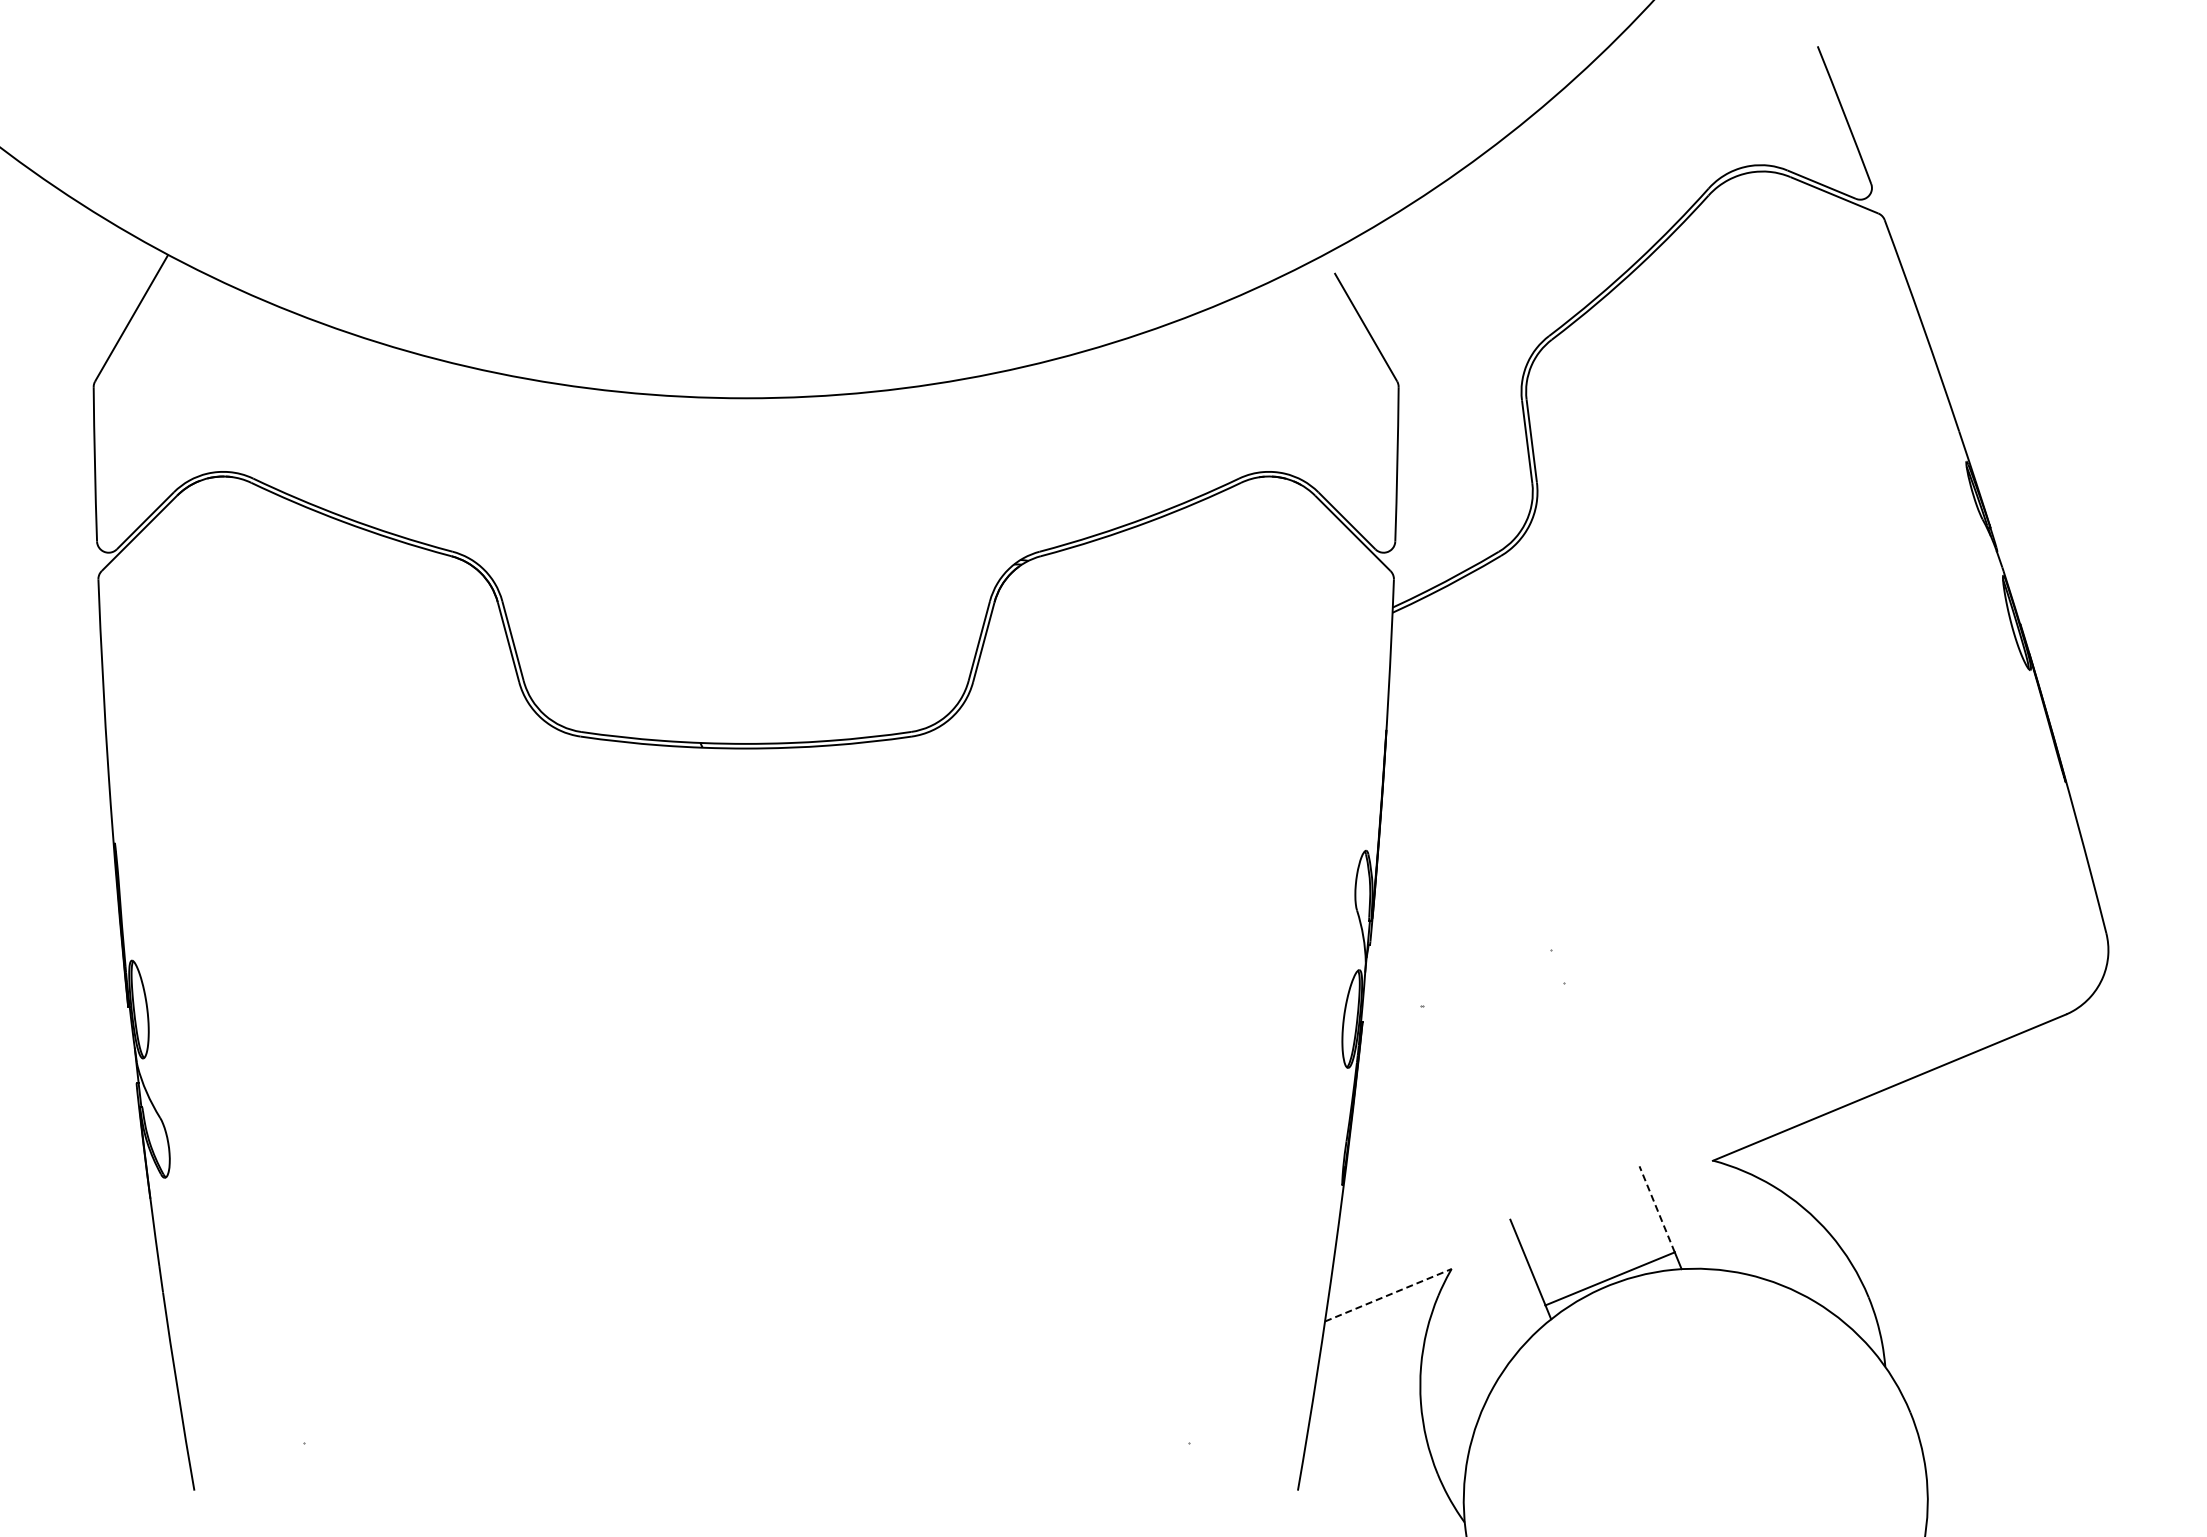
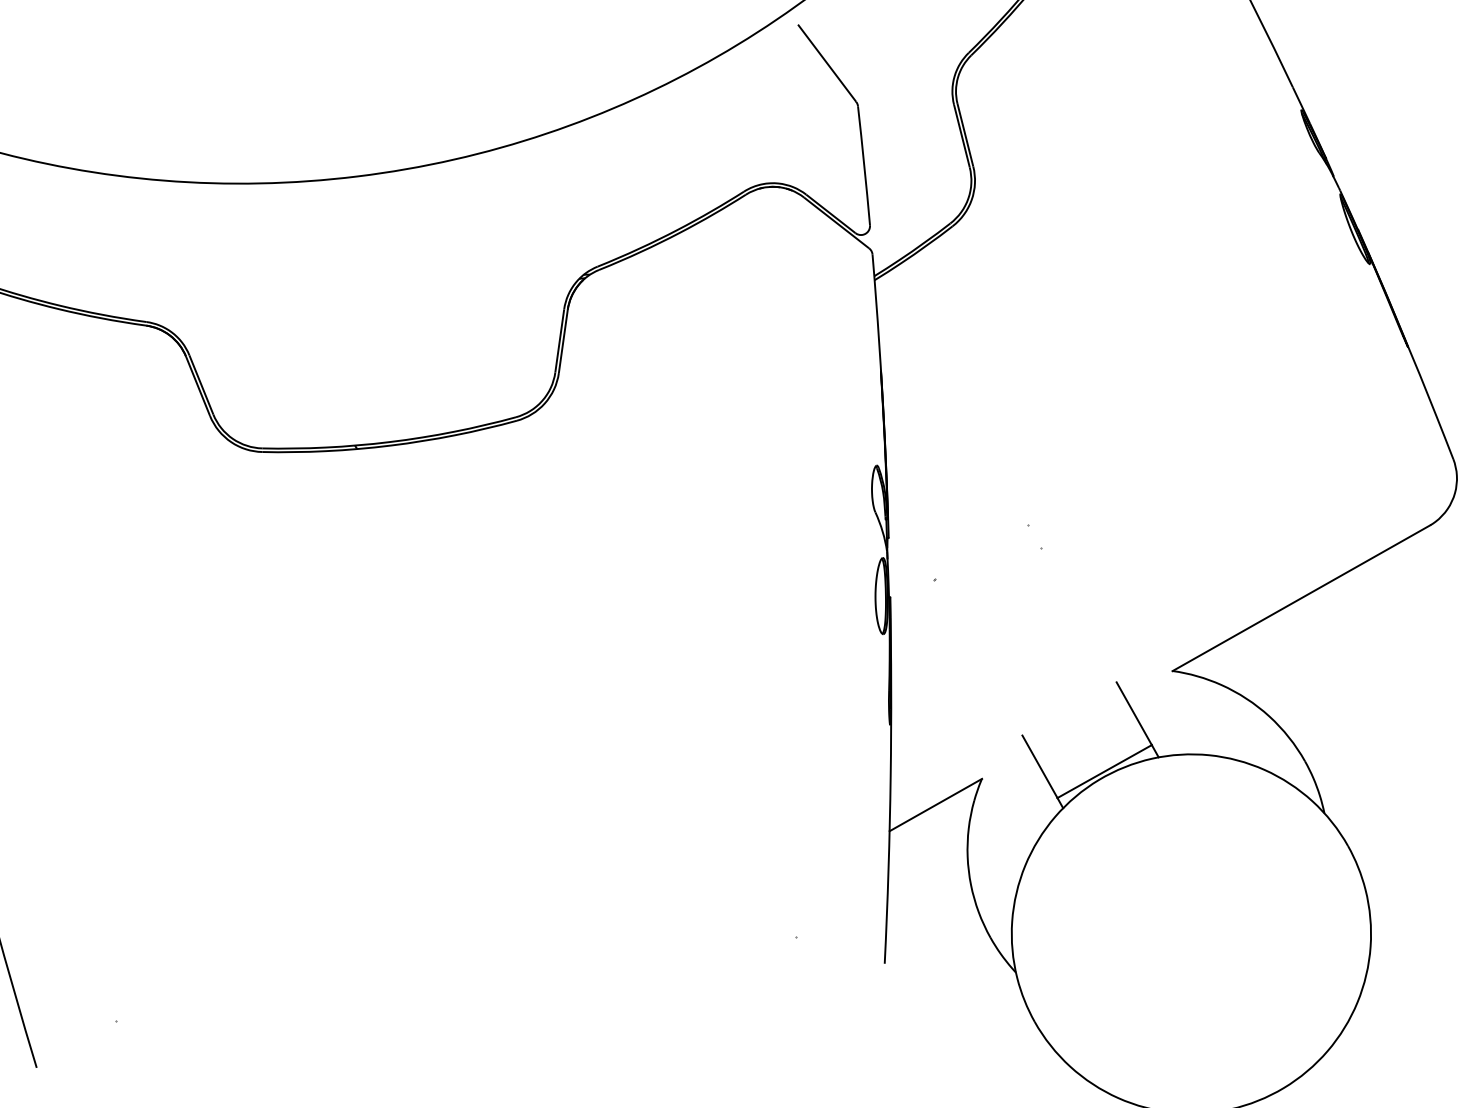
line: (1656, 1208) -> (1133, 713), dashed -> solid
line: (1388, 1295) -> (935, 805), dashed -> solid

